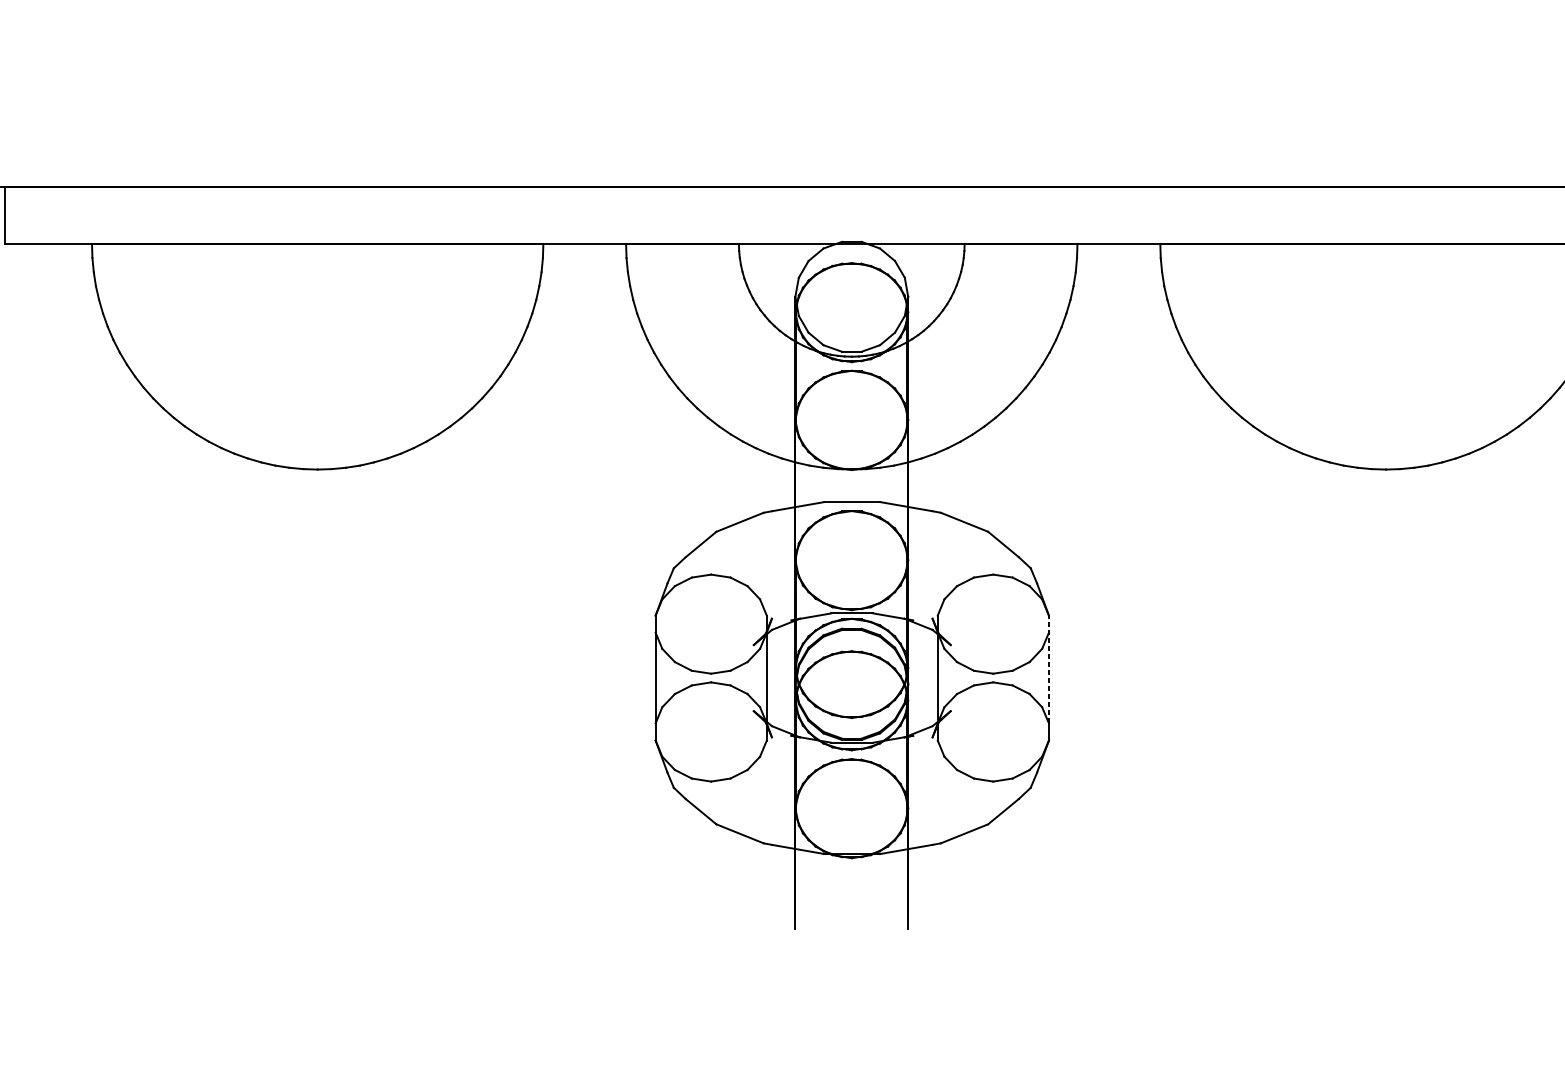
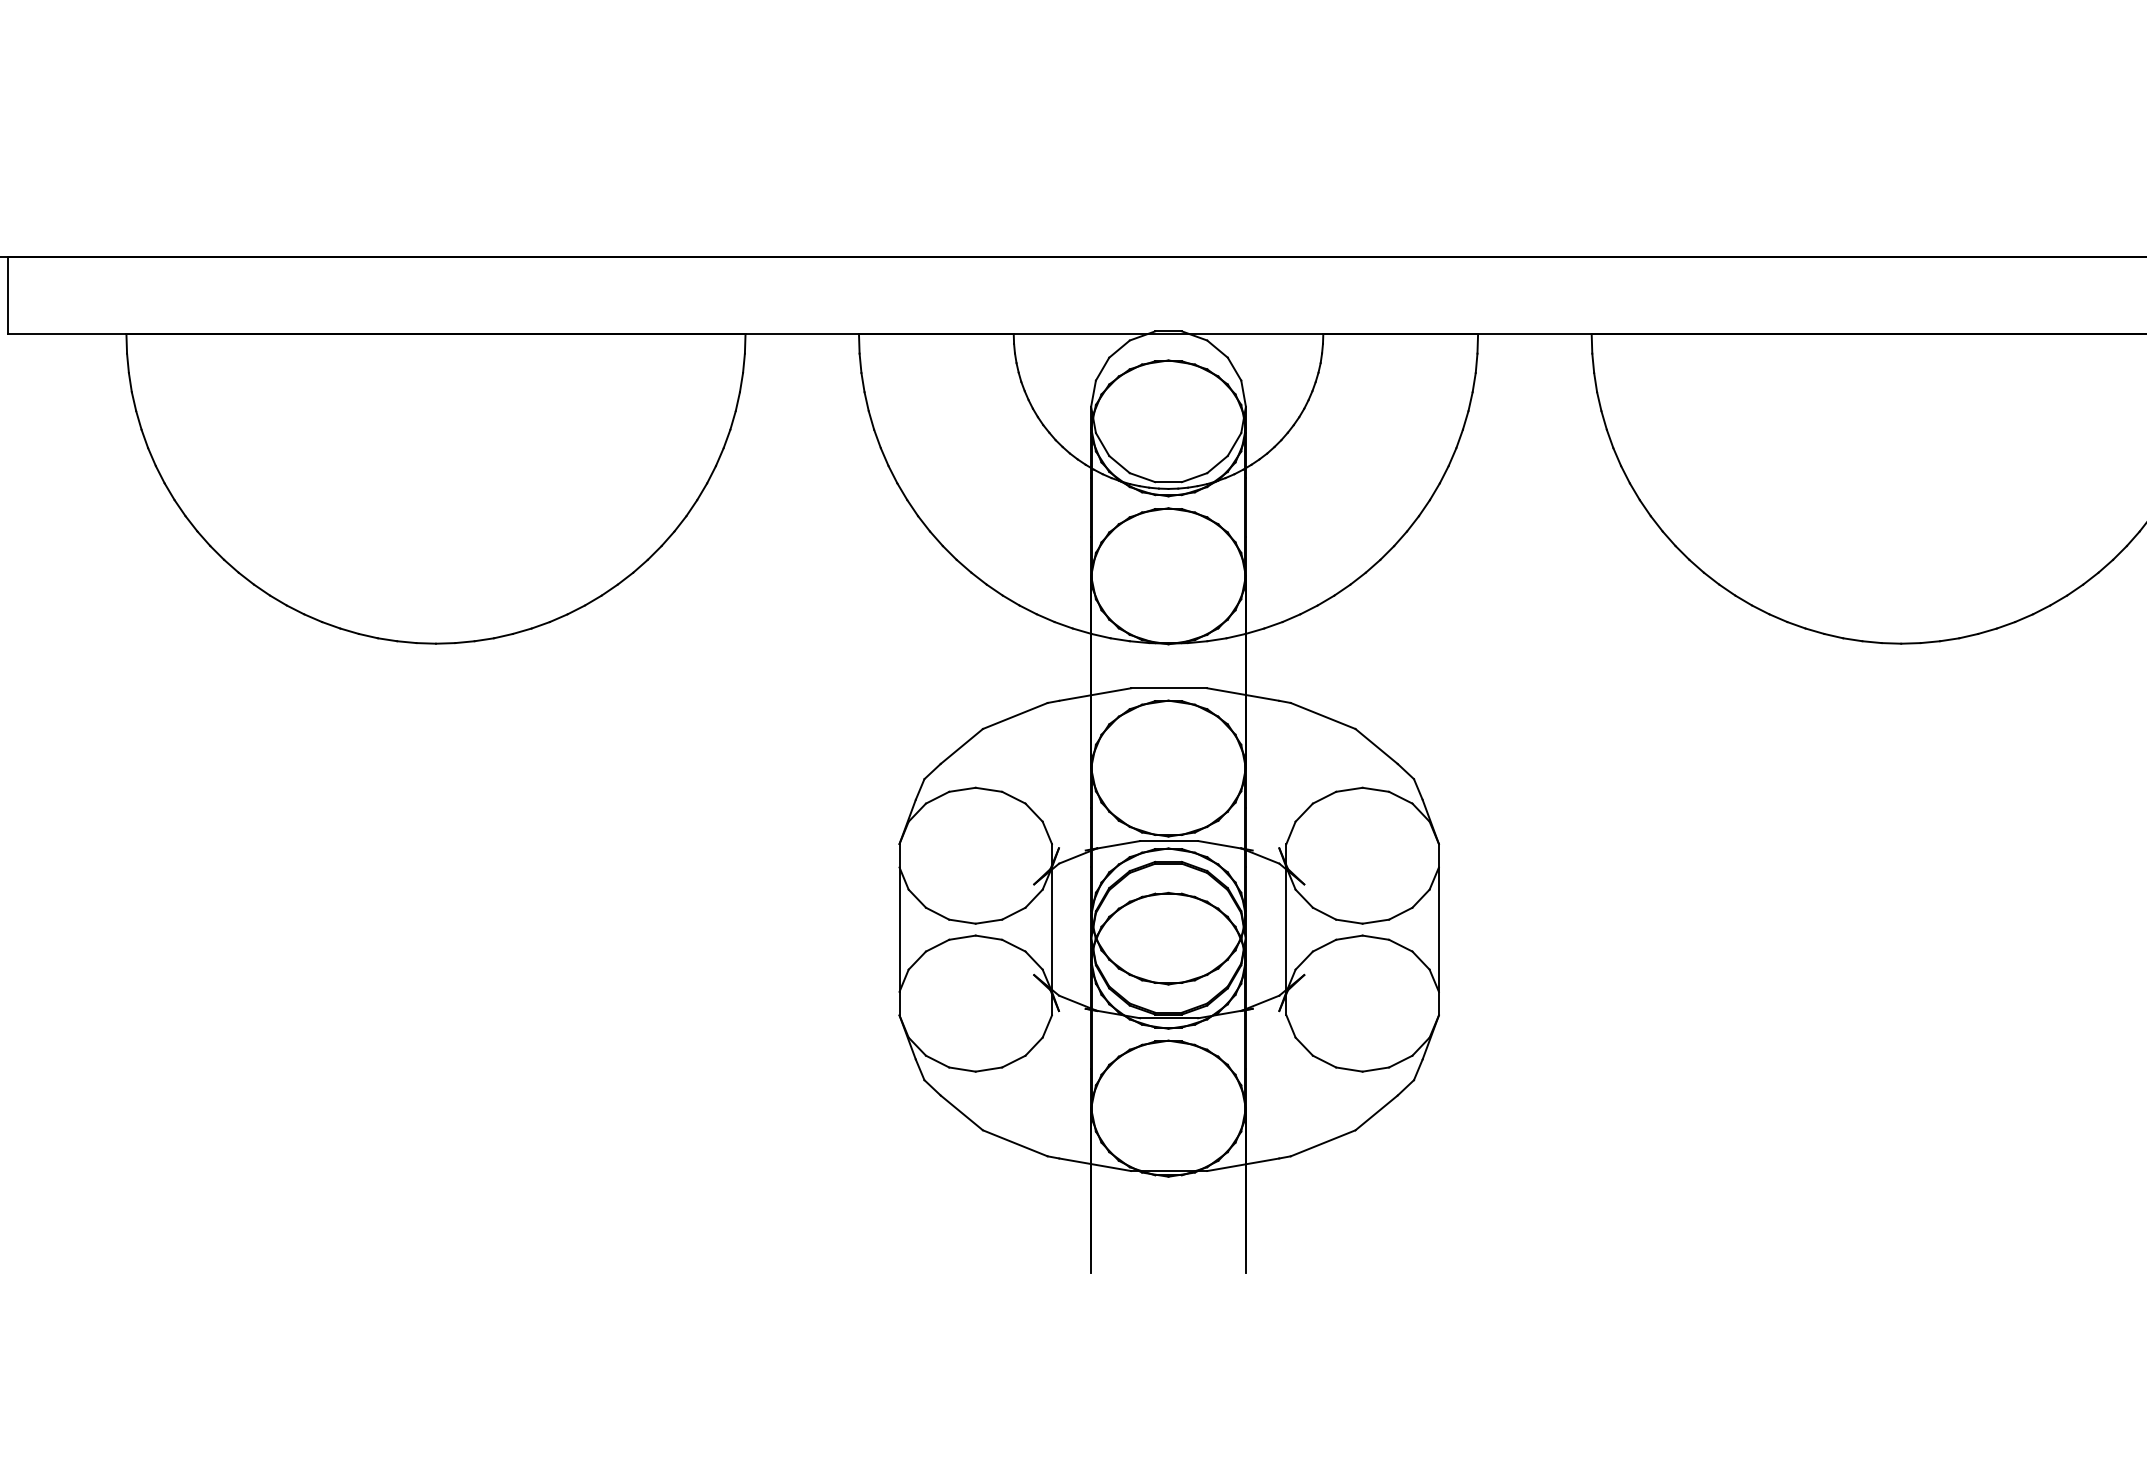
line: (1048, 669) -> (1438, 917), dashed -> solid

